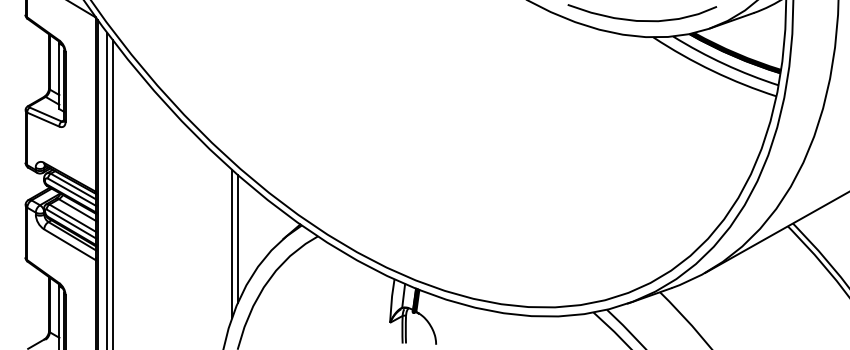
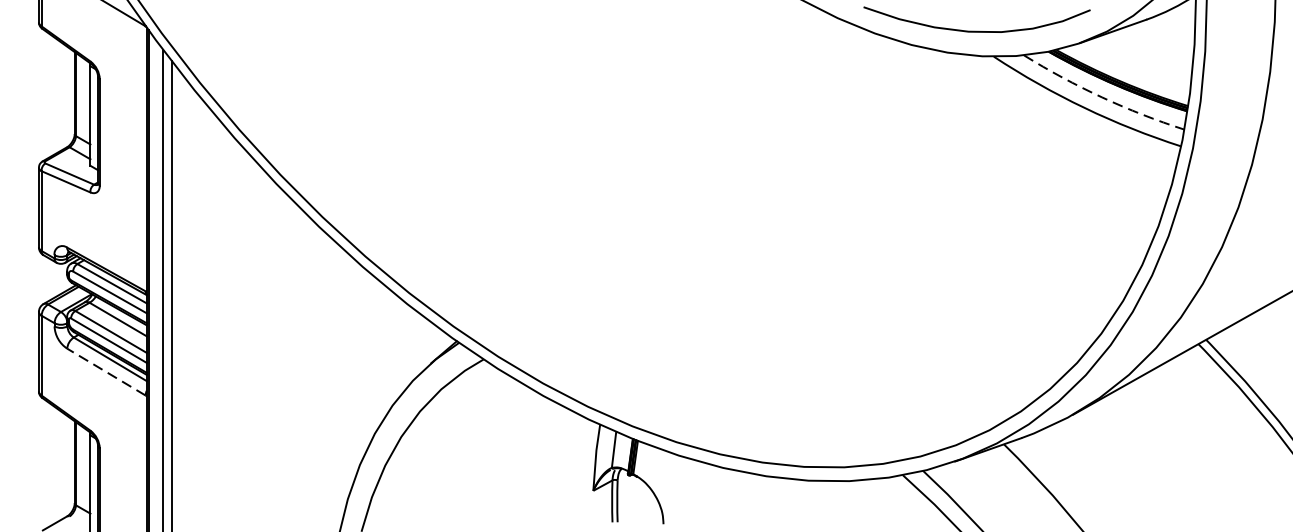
arc: (724, 64) -> (1102, 97), solid -> dashed
line: (237, 238) -> (361, 362), removed
line: (232, 243) -> (353, 370), removed
line: (69, 244) -> (105, 371), solid -> dashed

